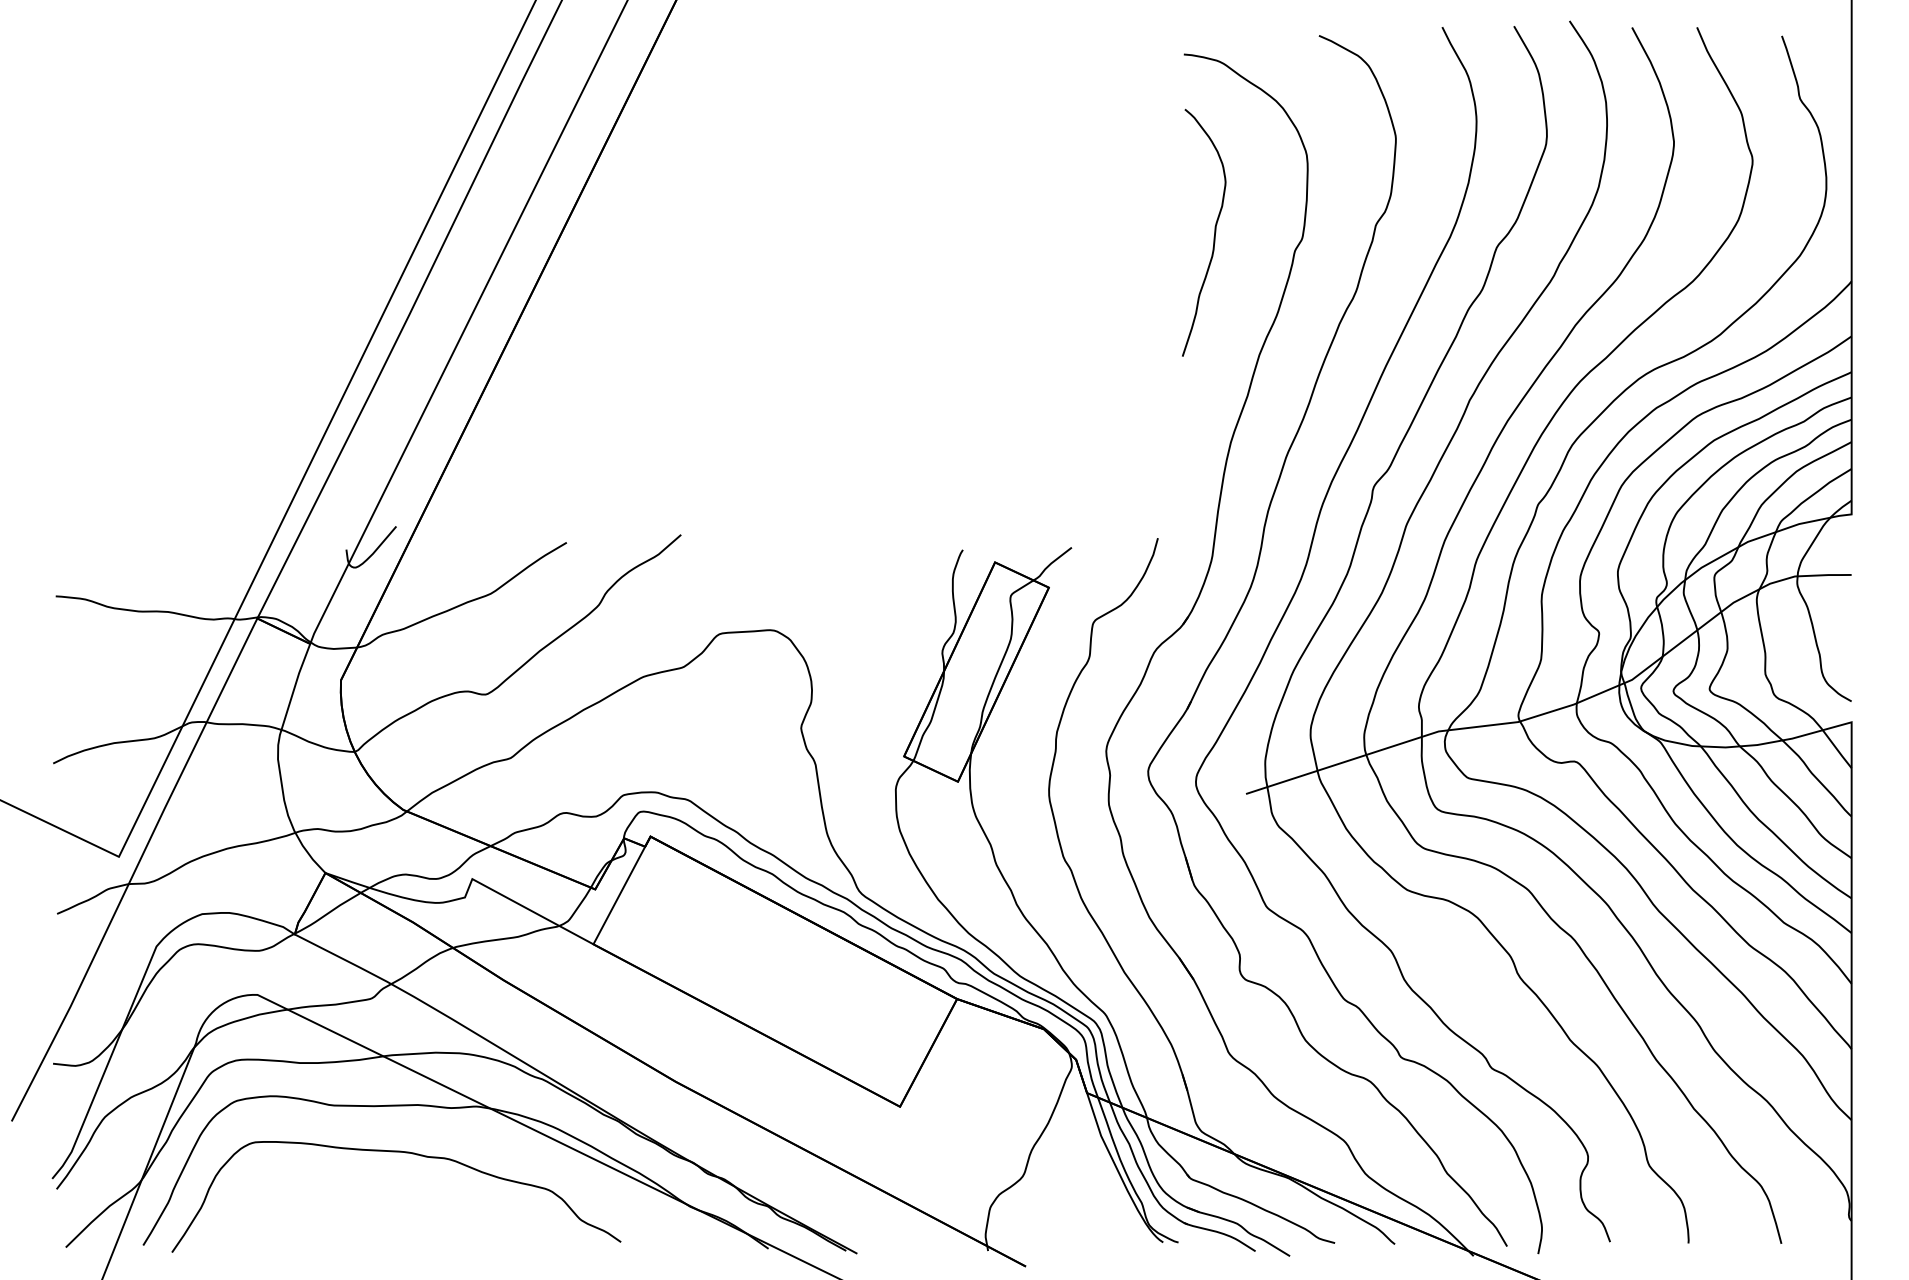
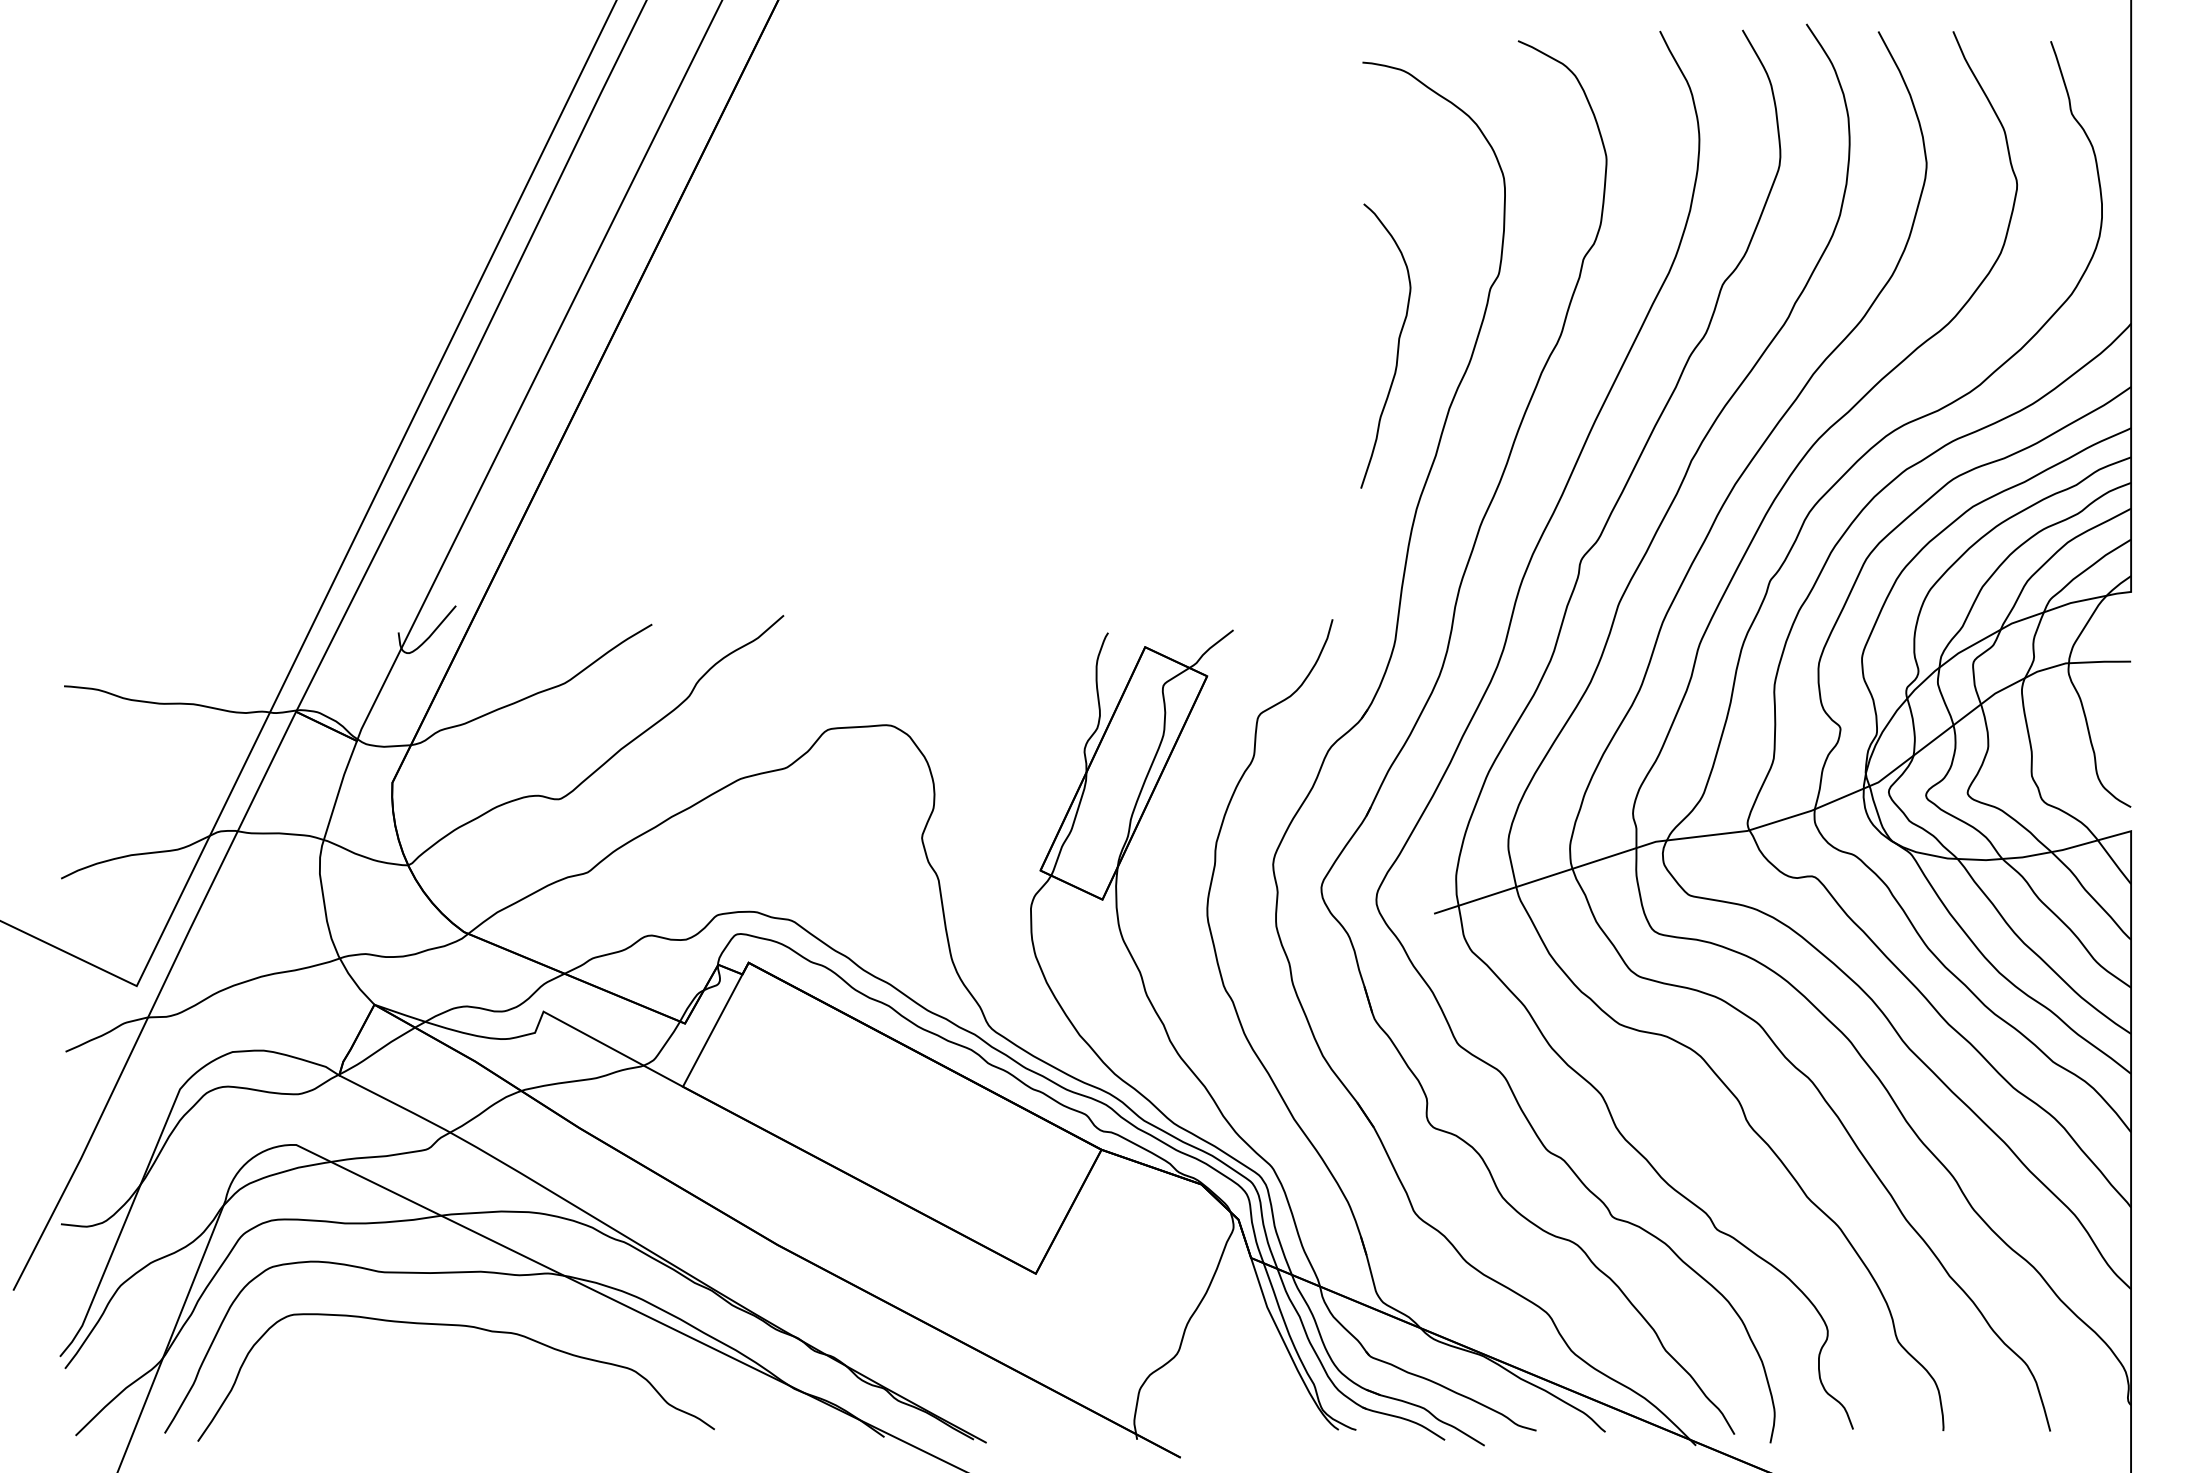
curve: (1213, 236) -> (1396, 350), moved

